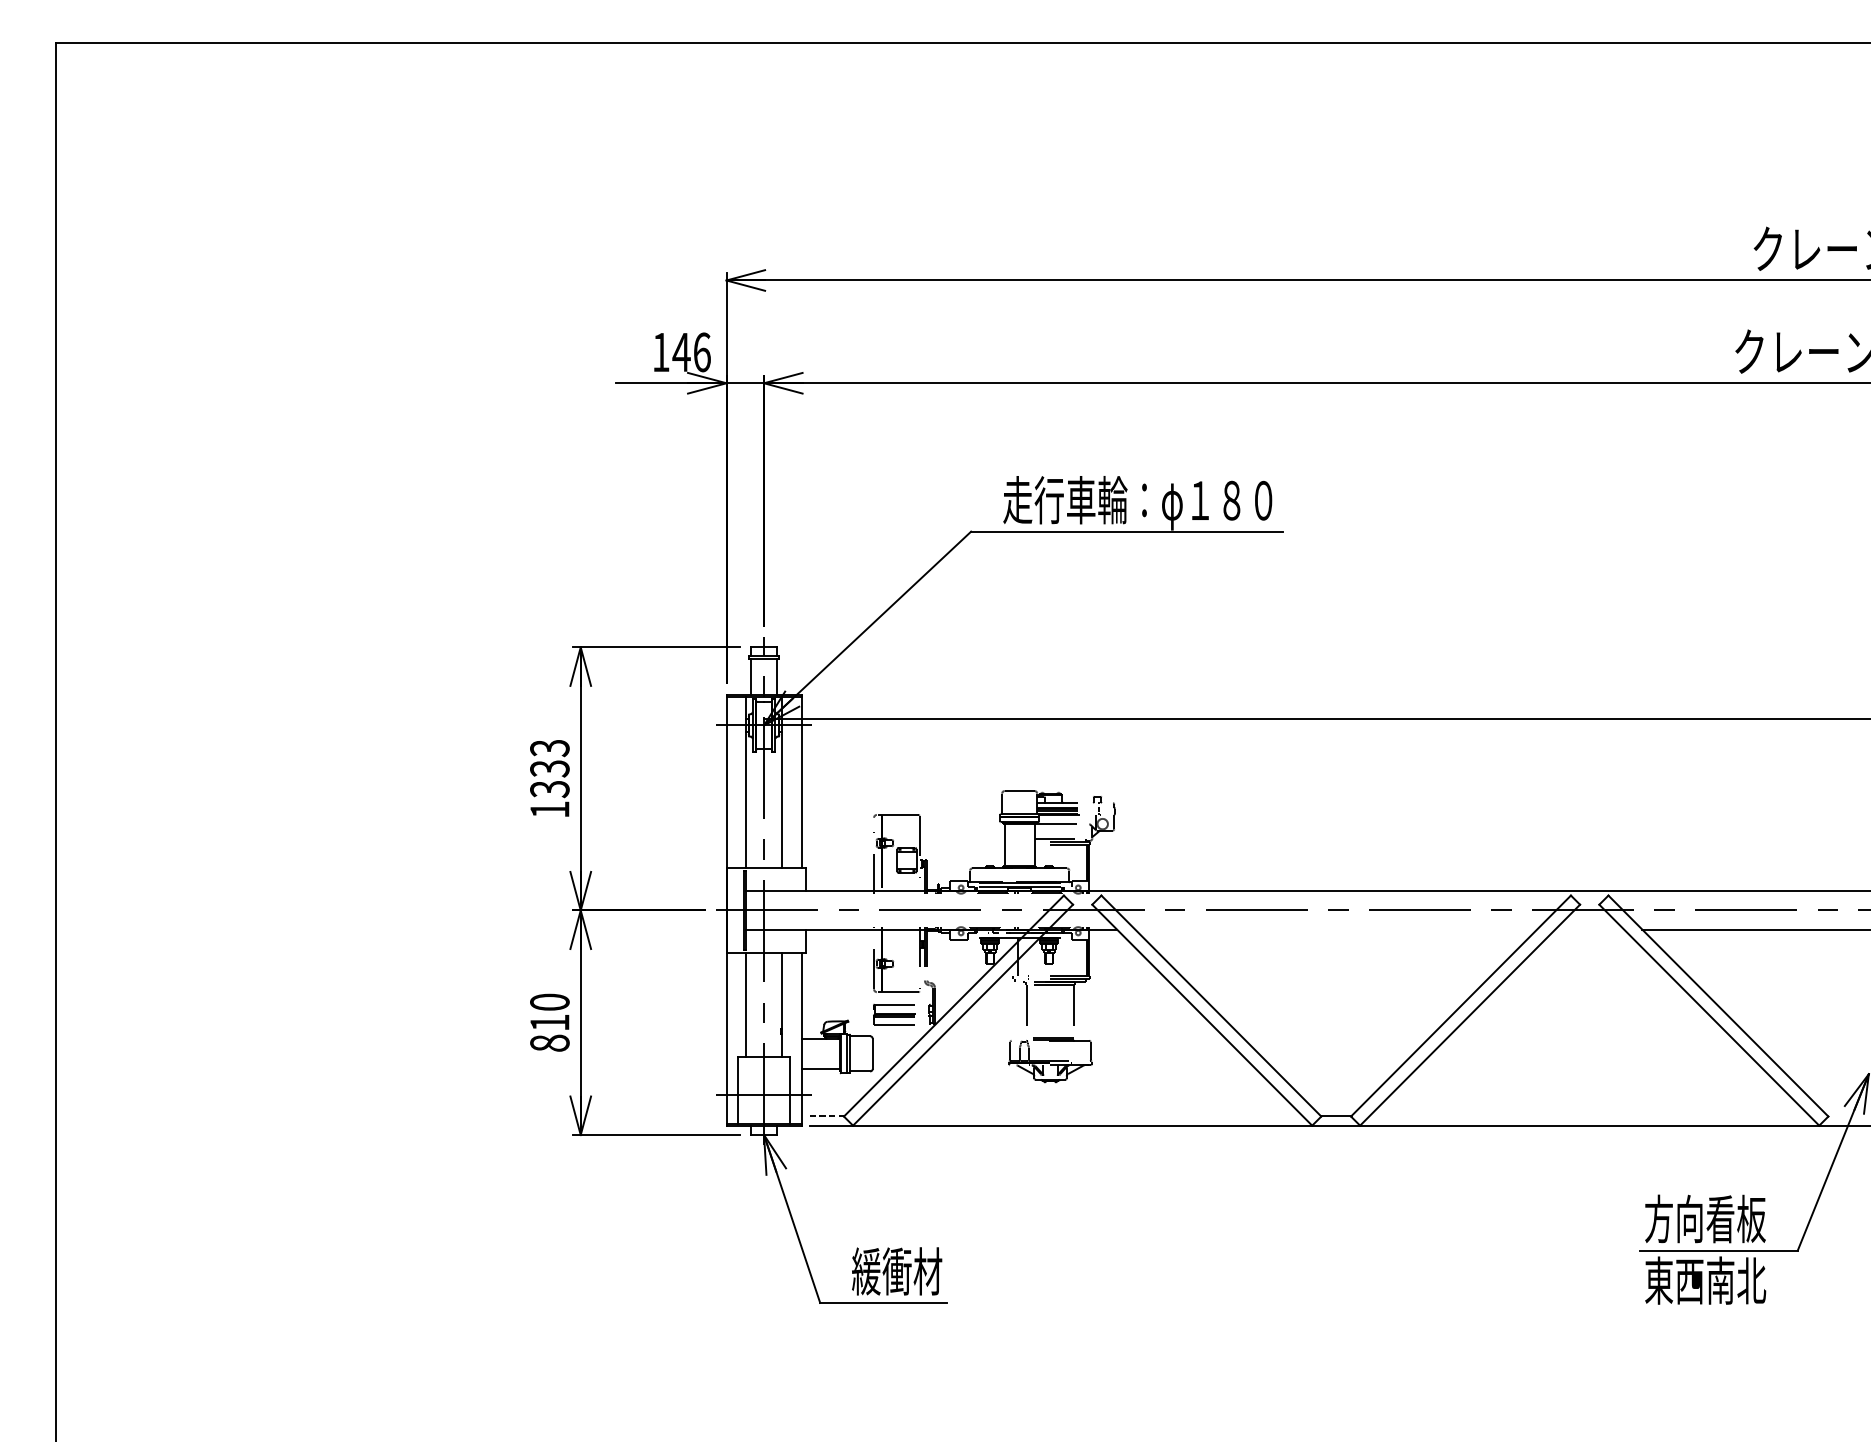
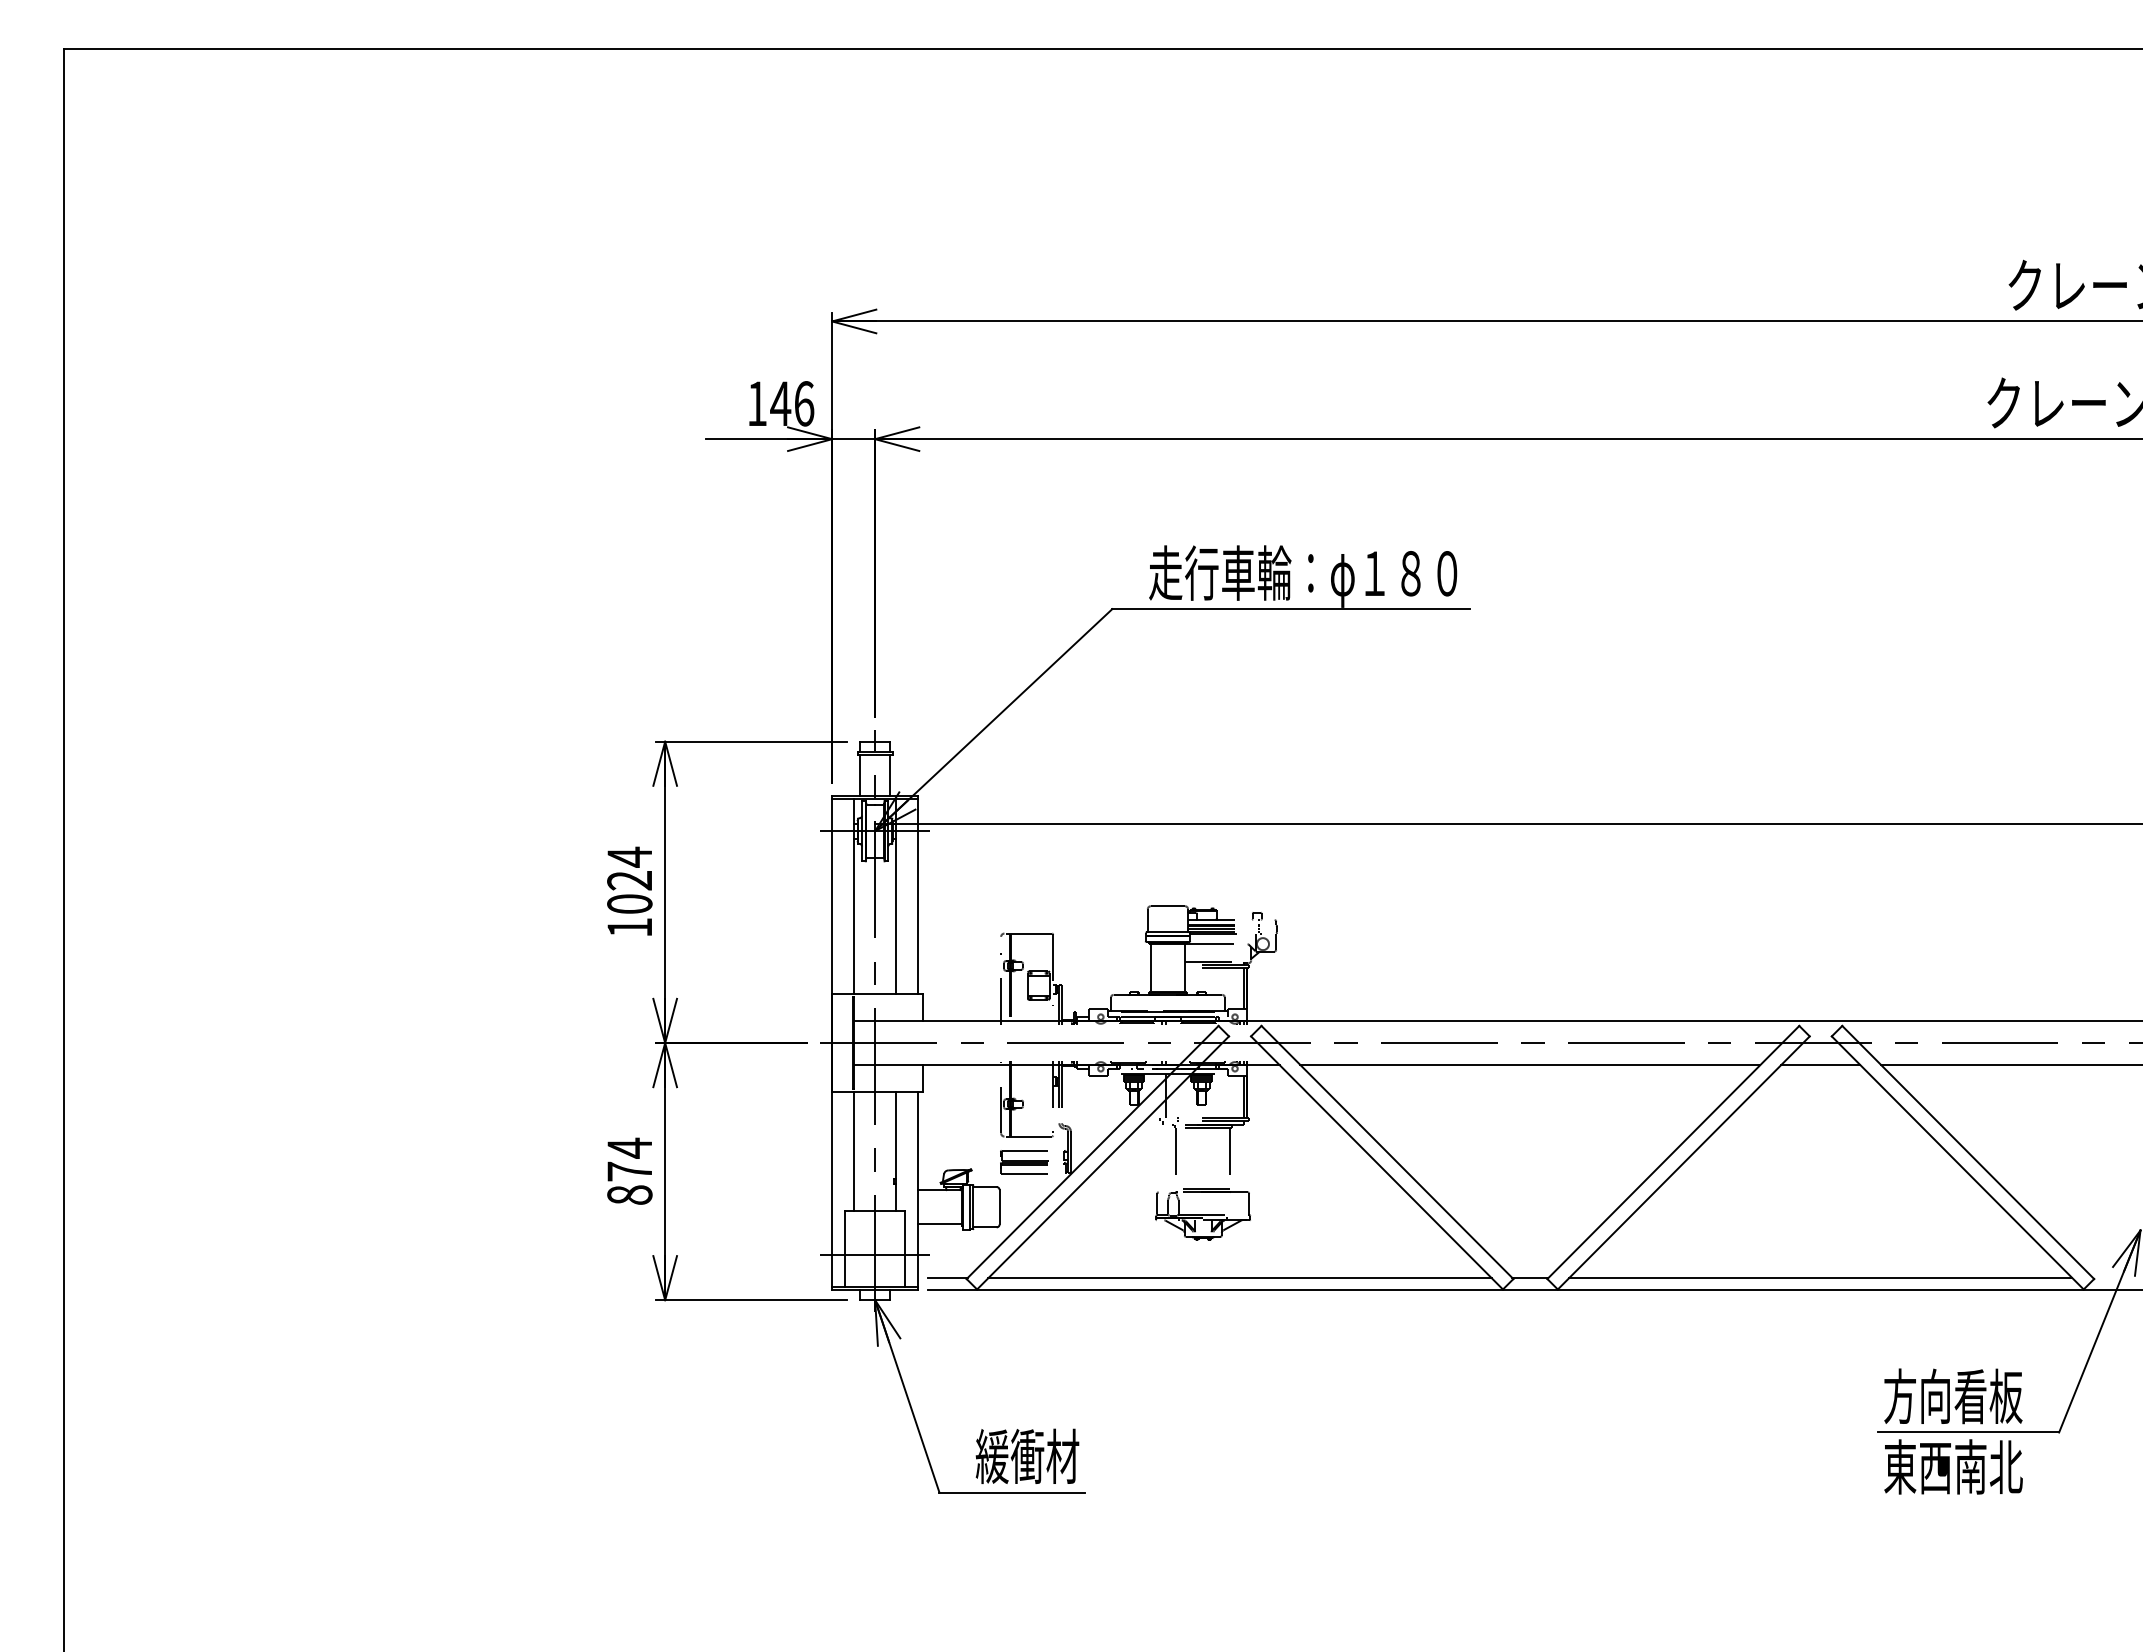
text: (549, 768) -> (629, 880), 1333 -> 1024
line: (1336, 930) -> (1530, 1065), added
line: (1589, 930) -> (1820, 1065), added
text: (549, 1012) -> (629, 1159), 810 -> 874
line: (827, 1116) -> (947, 1278), dashed -> solid
line: (1082, 1116) -> (1239, 1278), added
line: (1589, 1116) -> (1820, 1278), added

